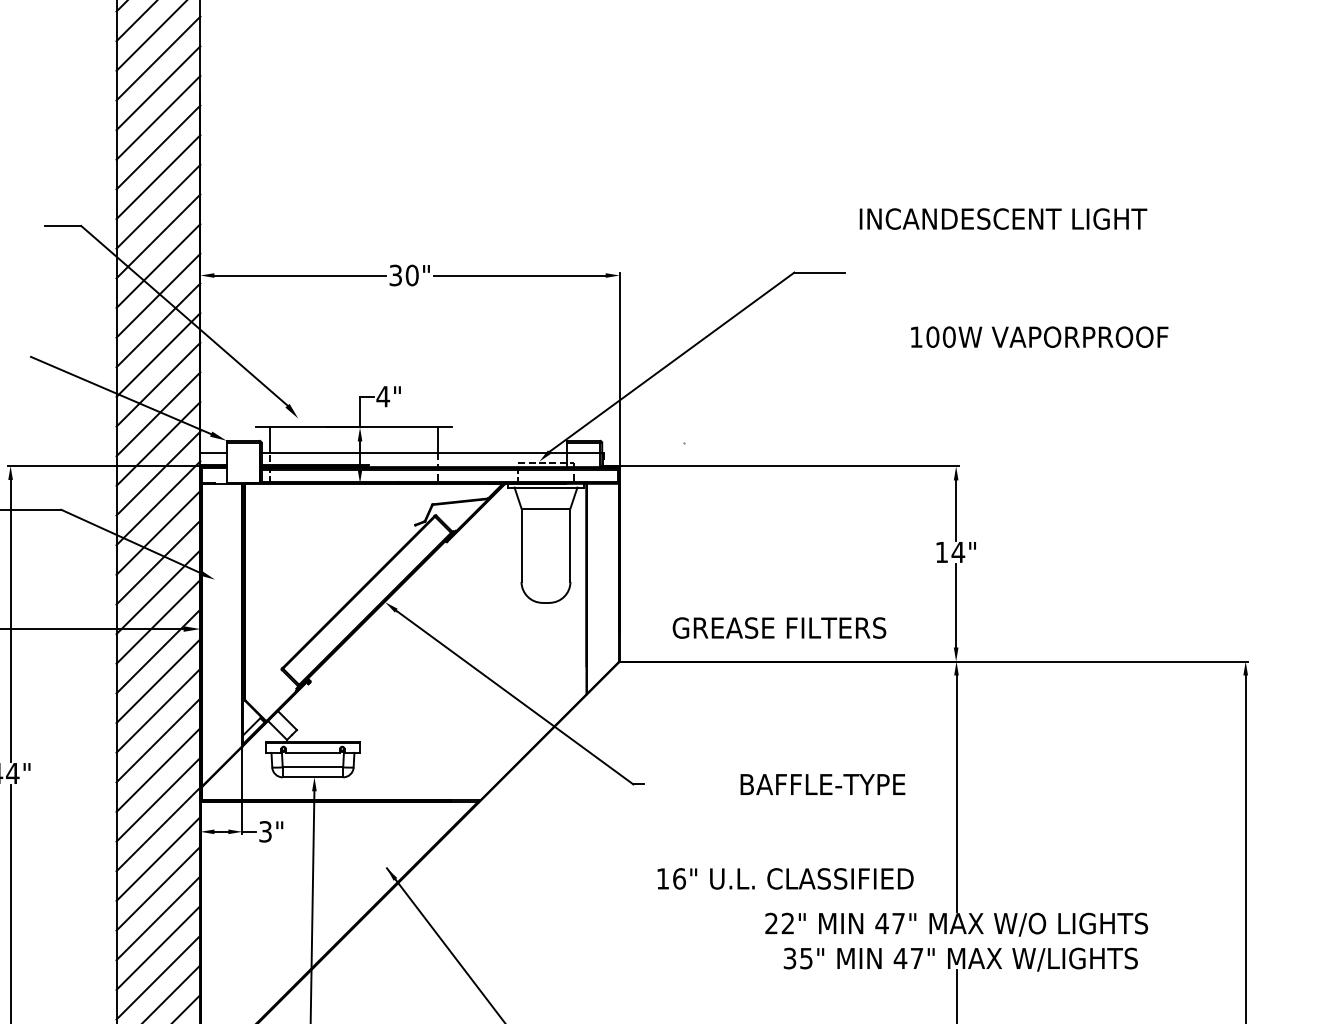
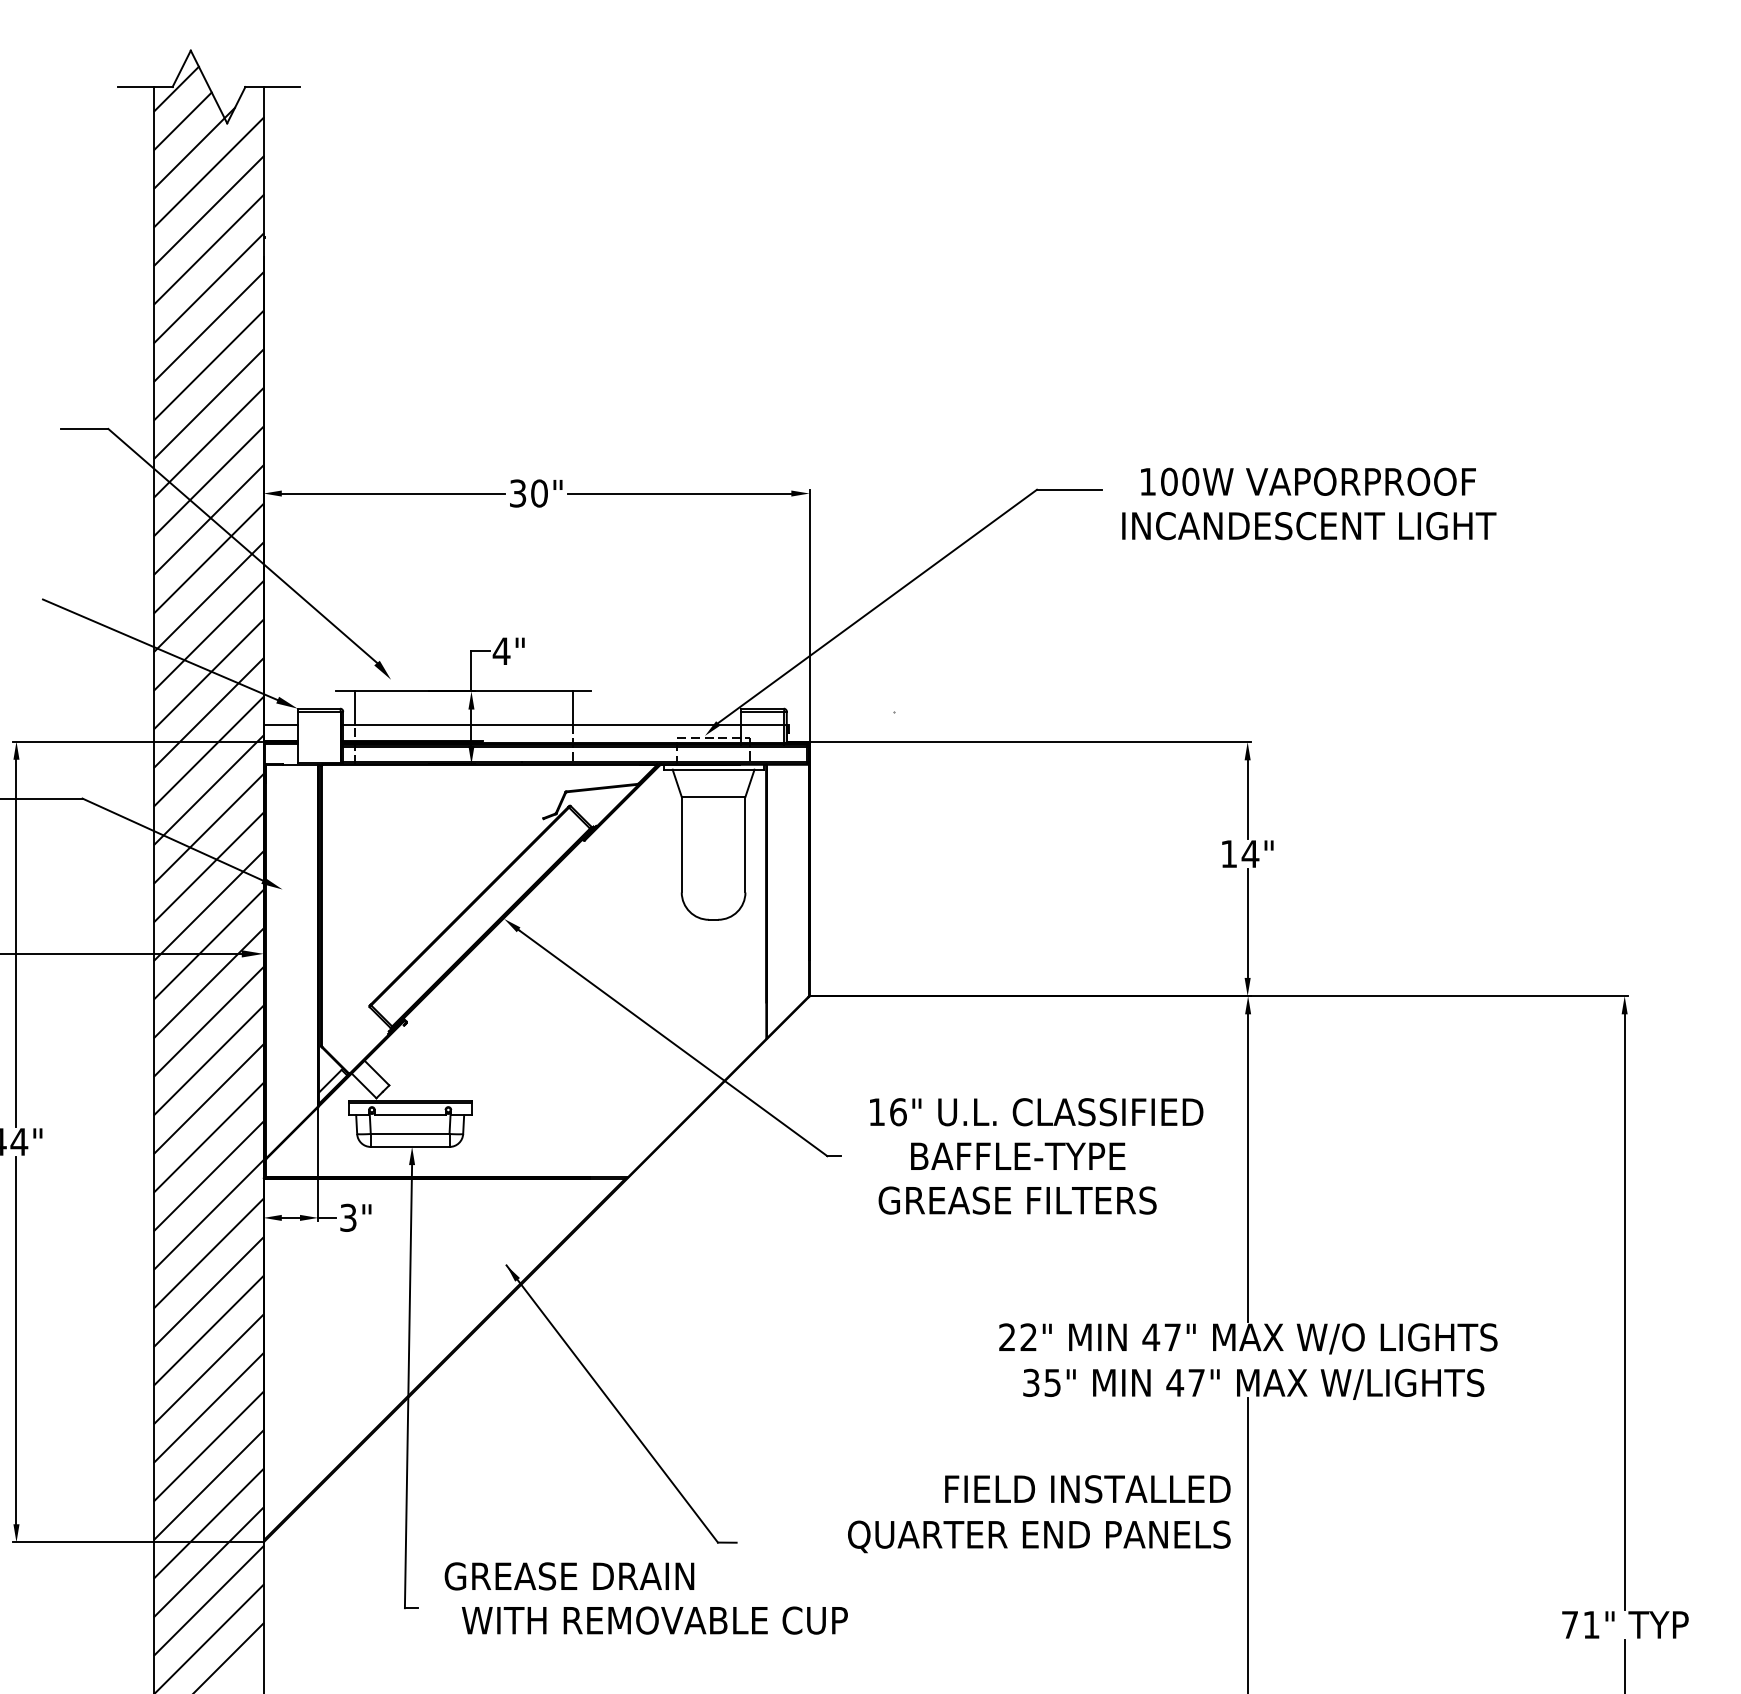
text: (1003, 219) -> (1309, 526), moved
text: (1039, 336) -> (1308, 481), moved
text: (779, 627) -> (1017, 1200), moved
text: (823, 783) -> (1018, 1155), moved
text: (785, 879) -> (1036, 1112), moved

